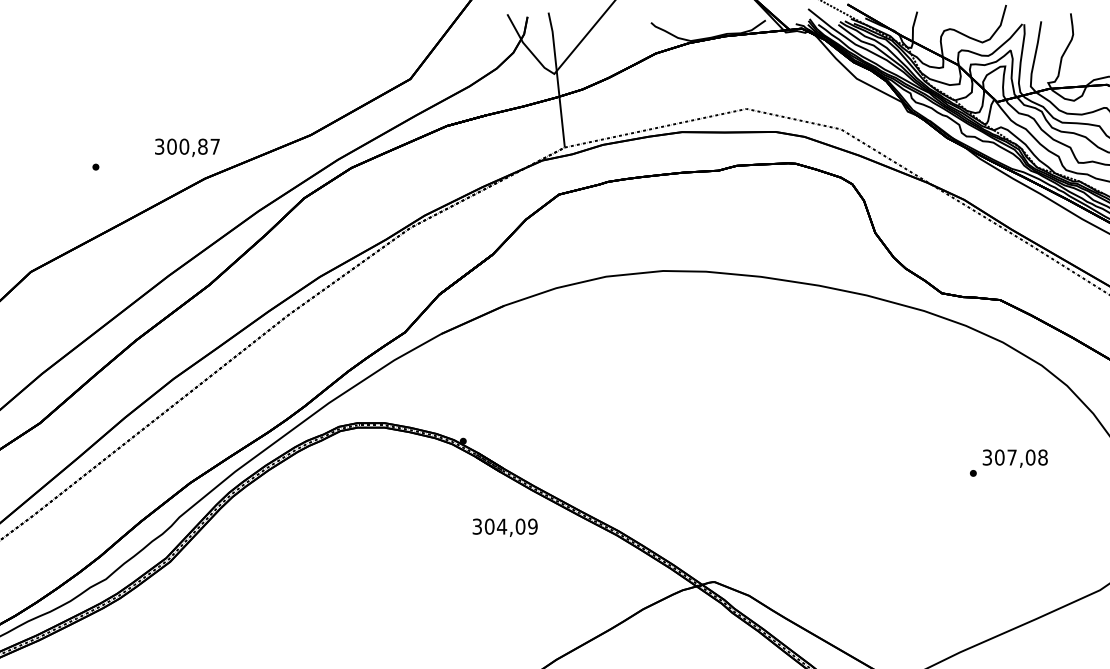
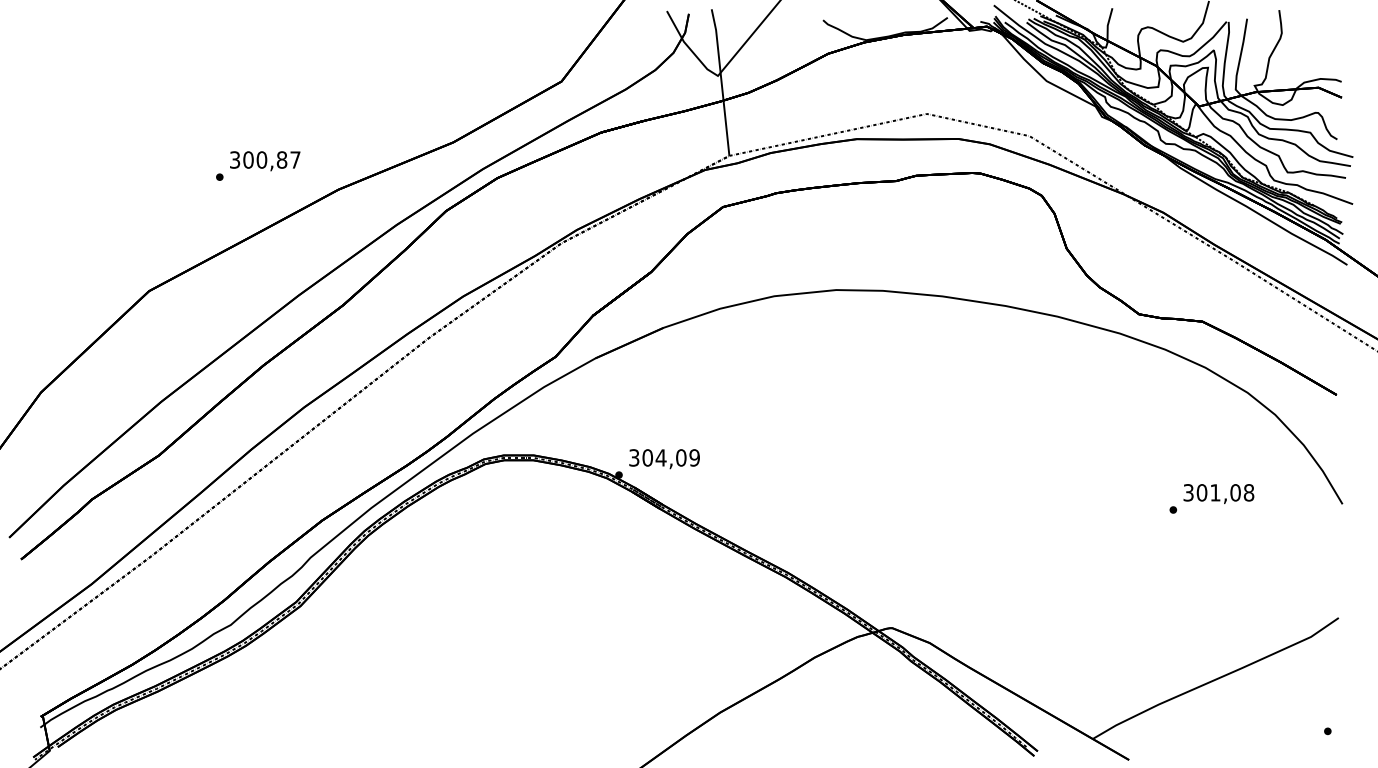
text: (187, 148) -> (265, 161), moved
text: (1012, 457) -> (1215, 492), 307,08 -> 301,08
text: (505, 528) -> (664, 459), moved

